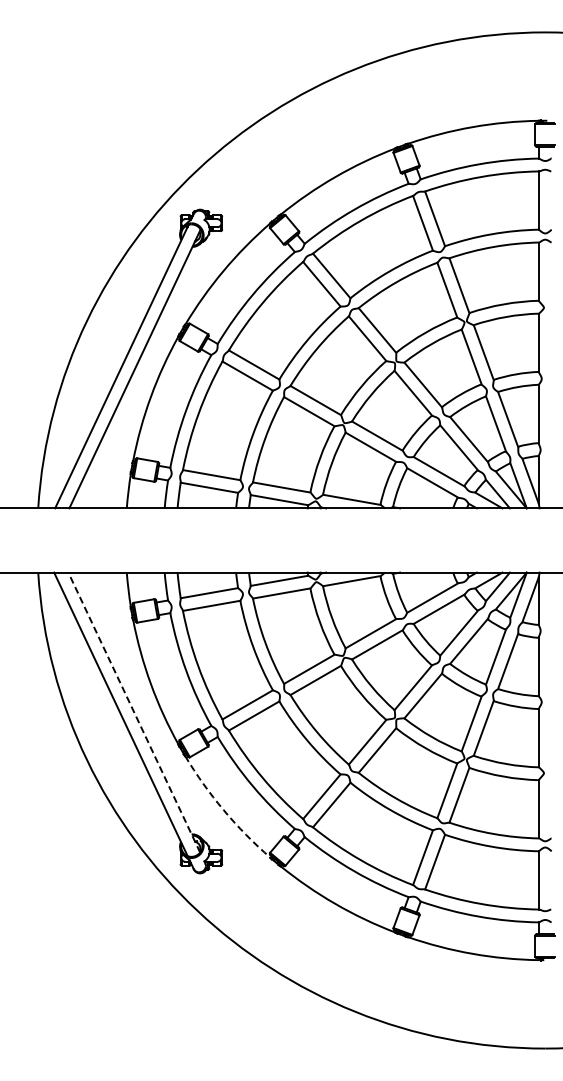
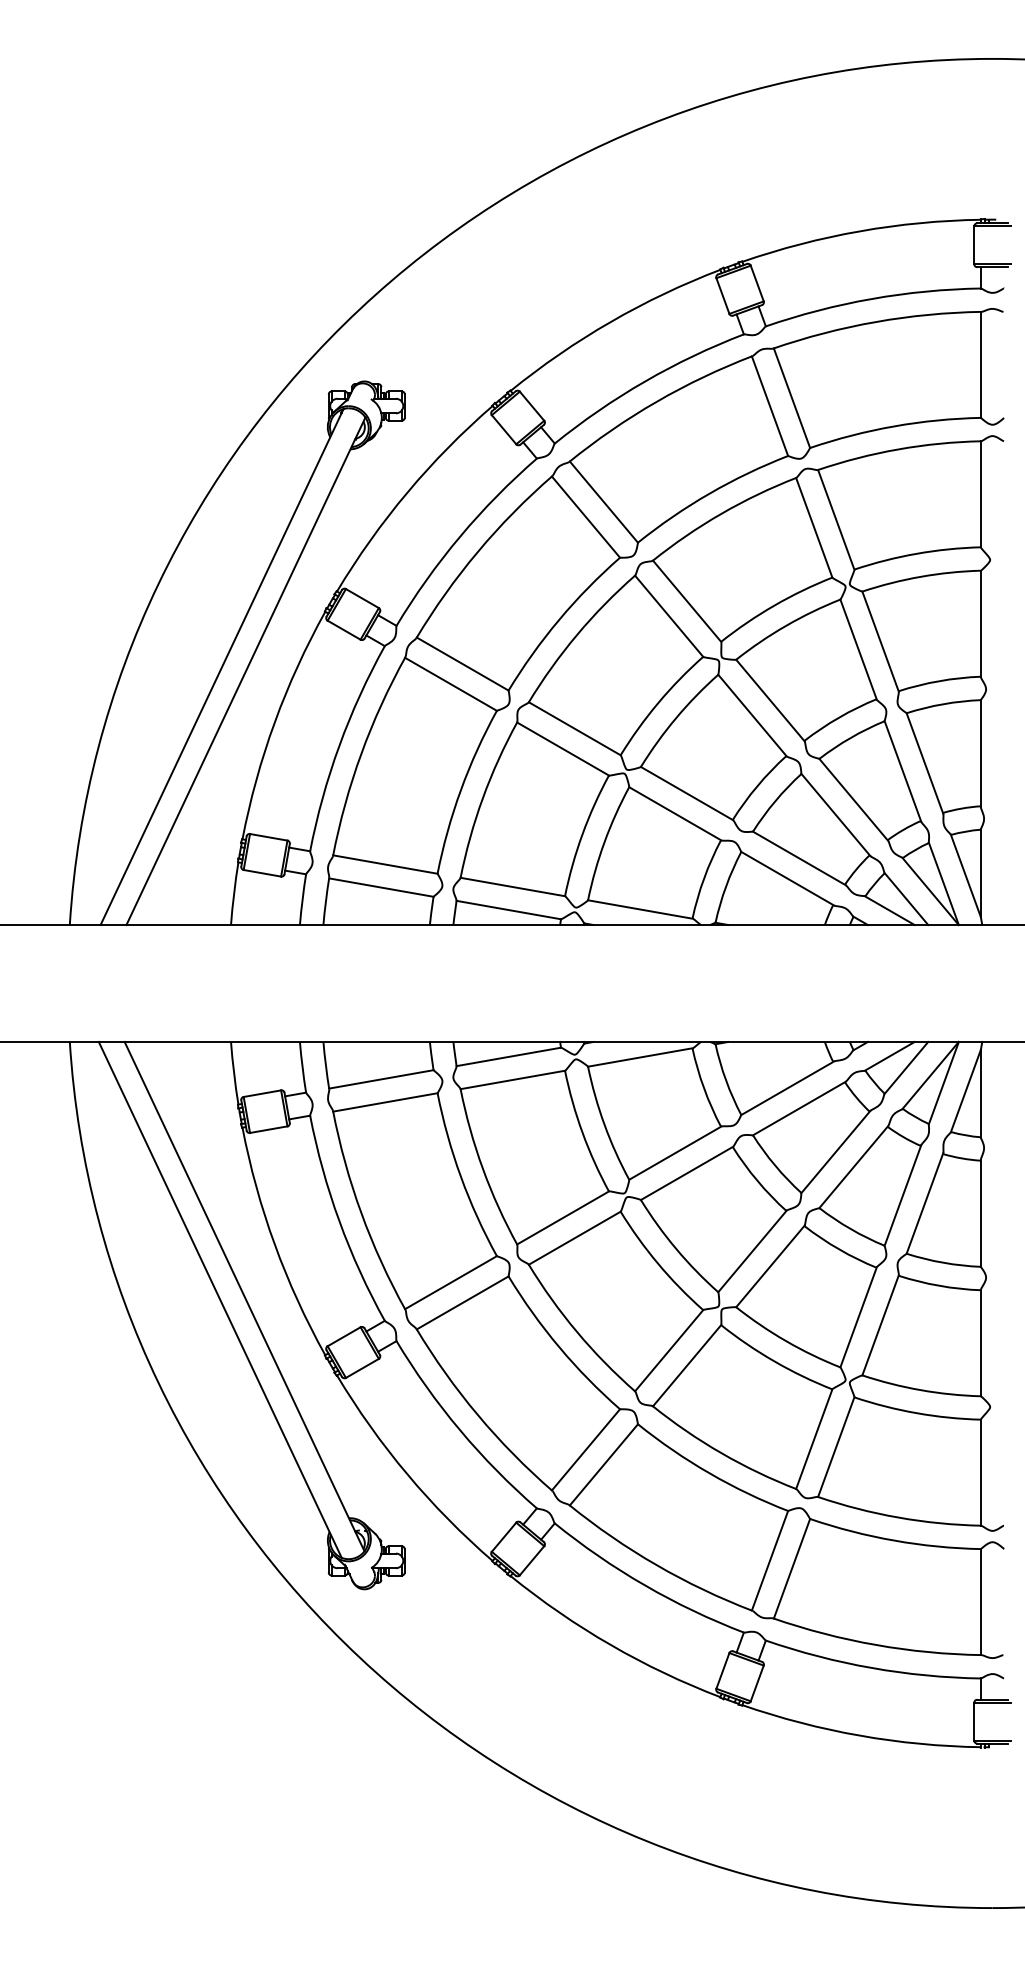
line: (134, 712) -> (244, 1296), dashed -> solid
arc: (223, 810) -> (406, 1474), dashed -> solid

